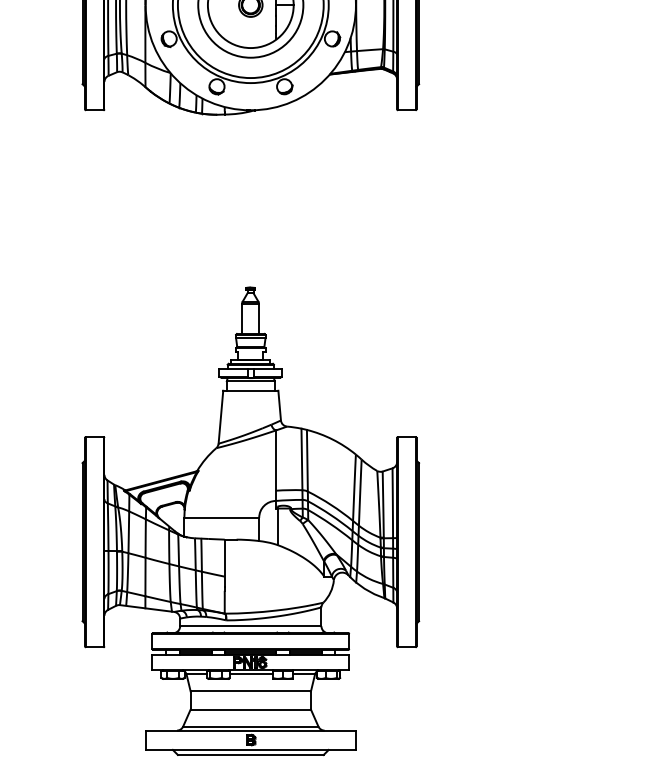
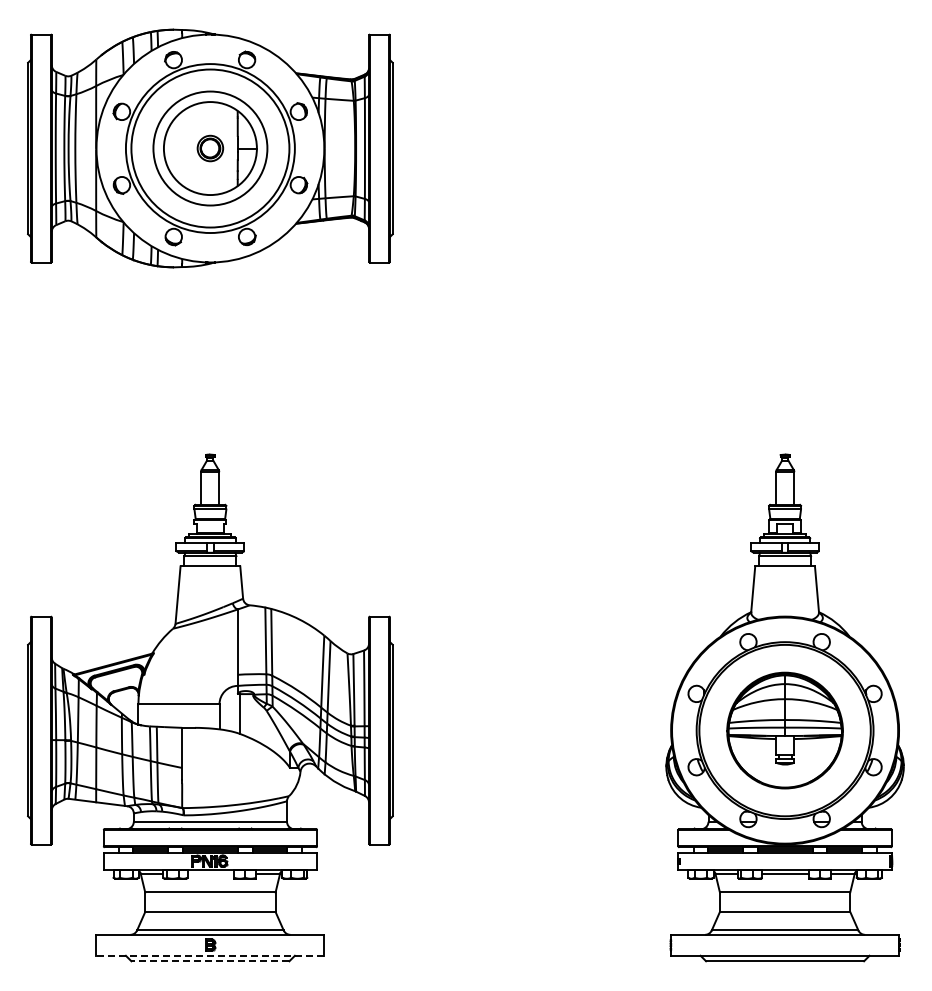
line: (250, 674) -> (210, 873), removed
line: (250, 749) -> (210, 955), solid -> dashed
line: (249, 755) -> (209, 961), solid -> dashed

